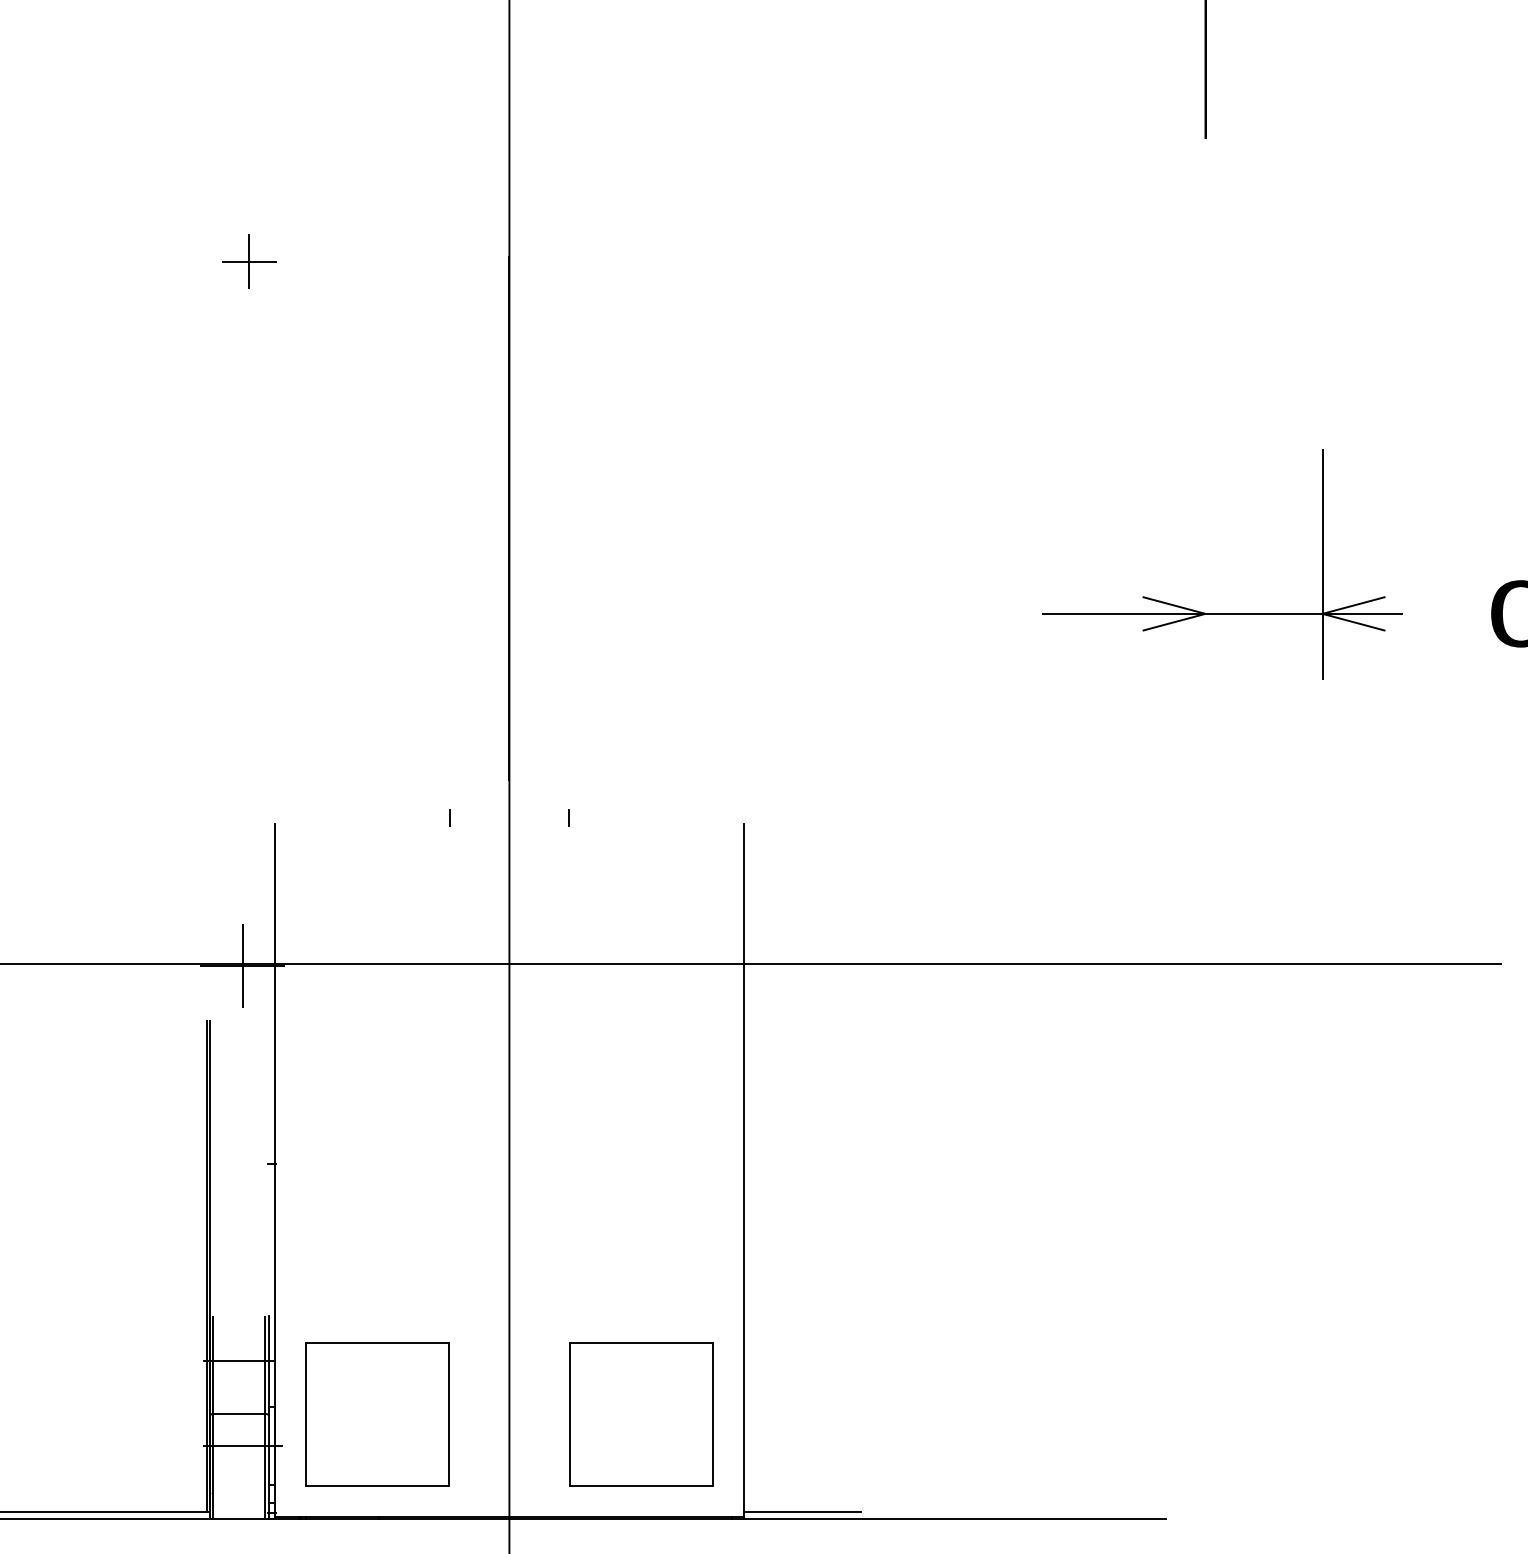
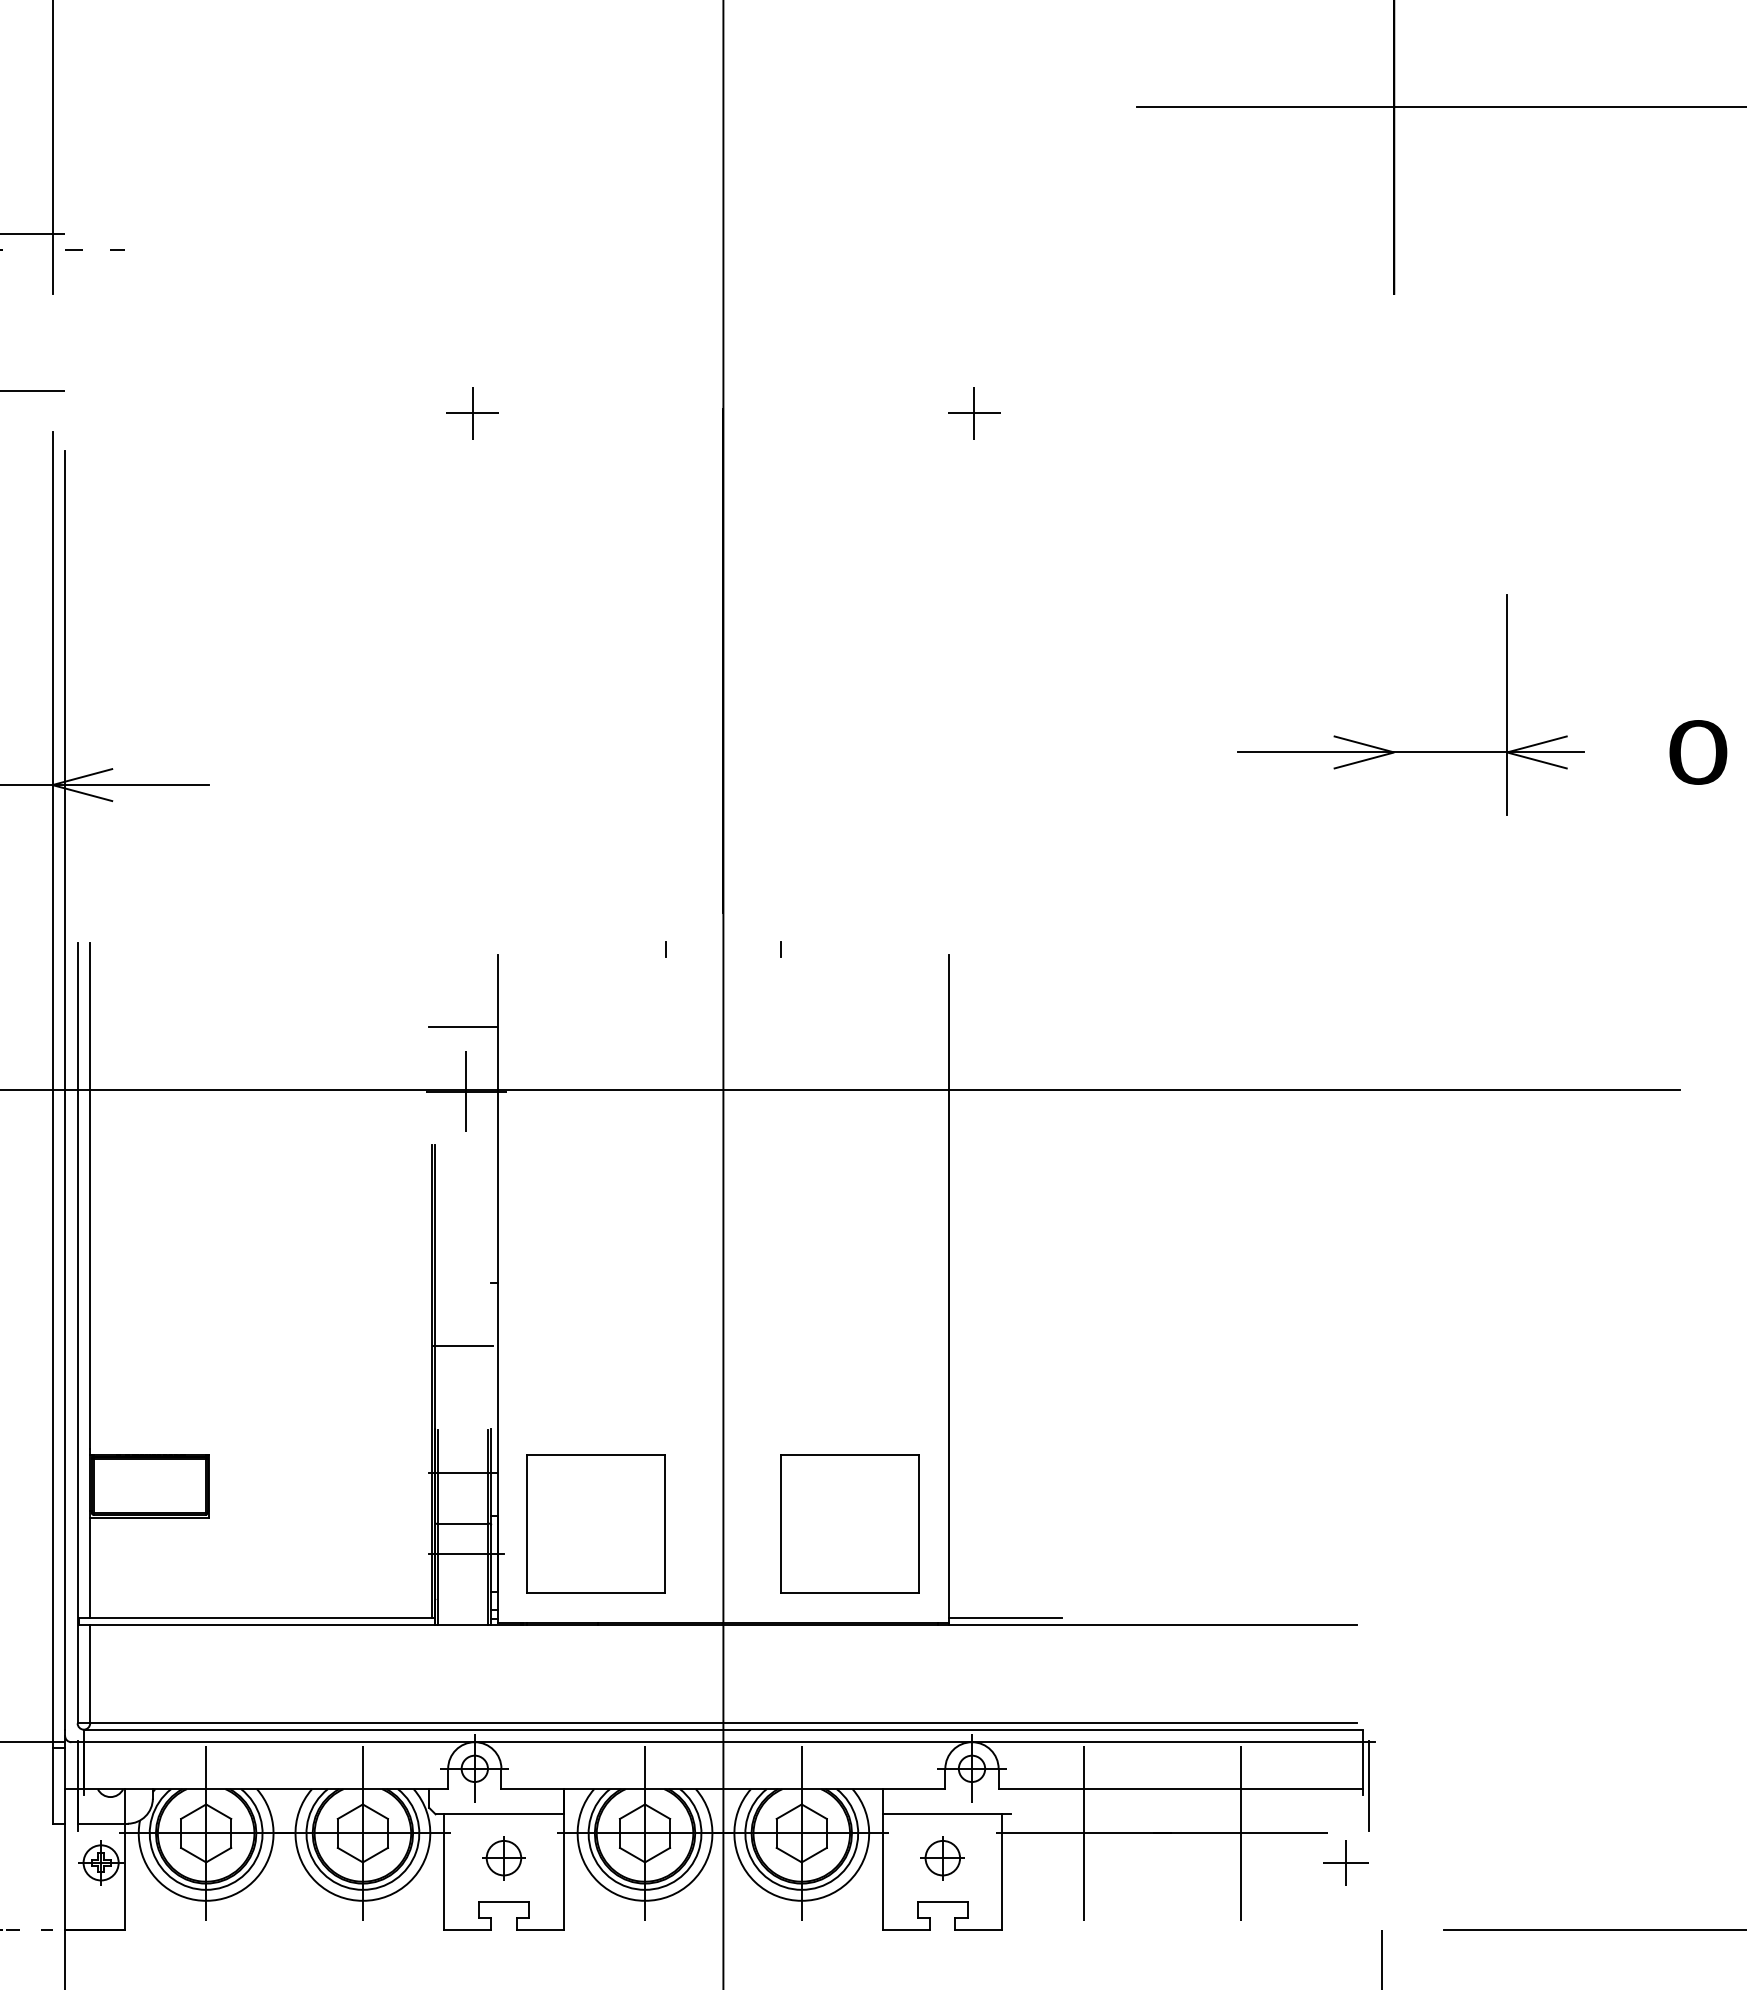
part: (769, 262) -> (974, 413), added
line: (239, 899) -> (463, 1027), added
line: (239, 1230) -> (463, 1346), added

